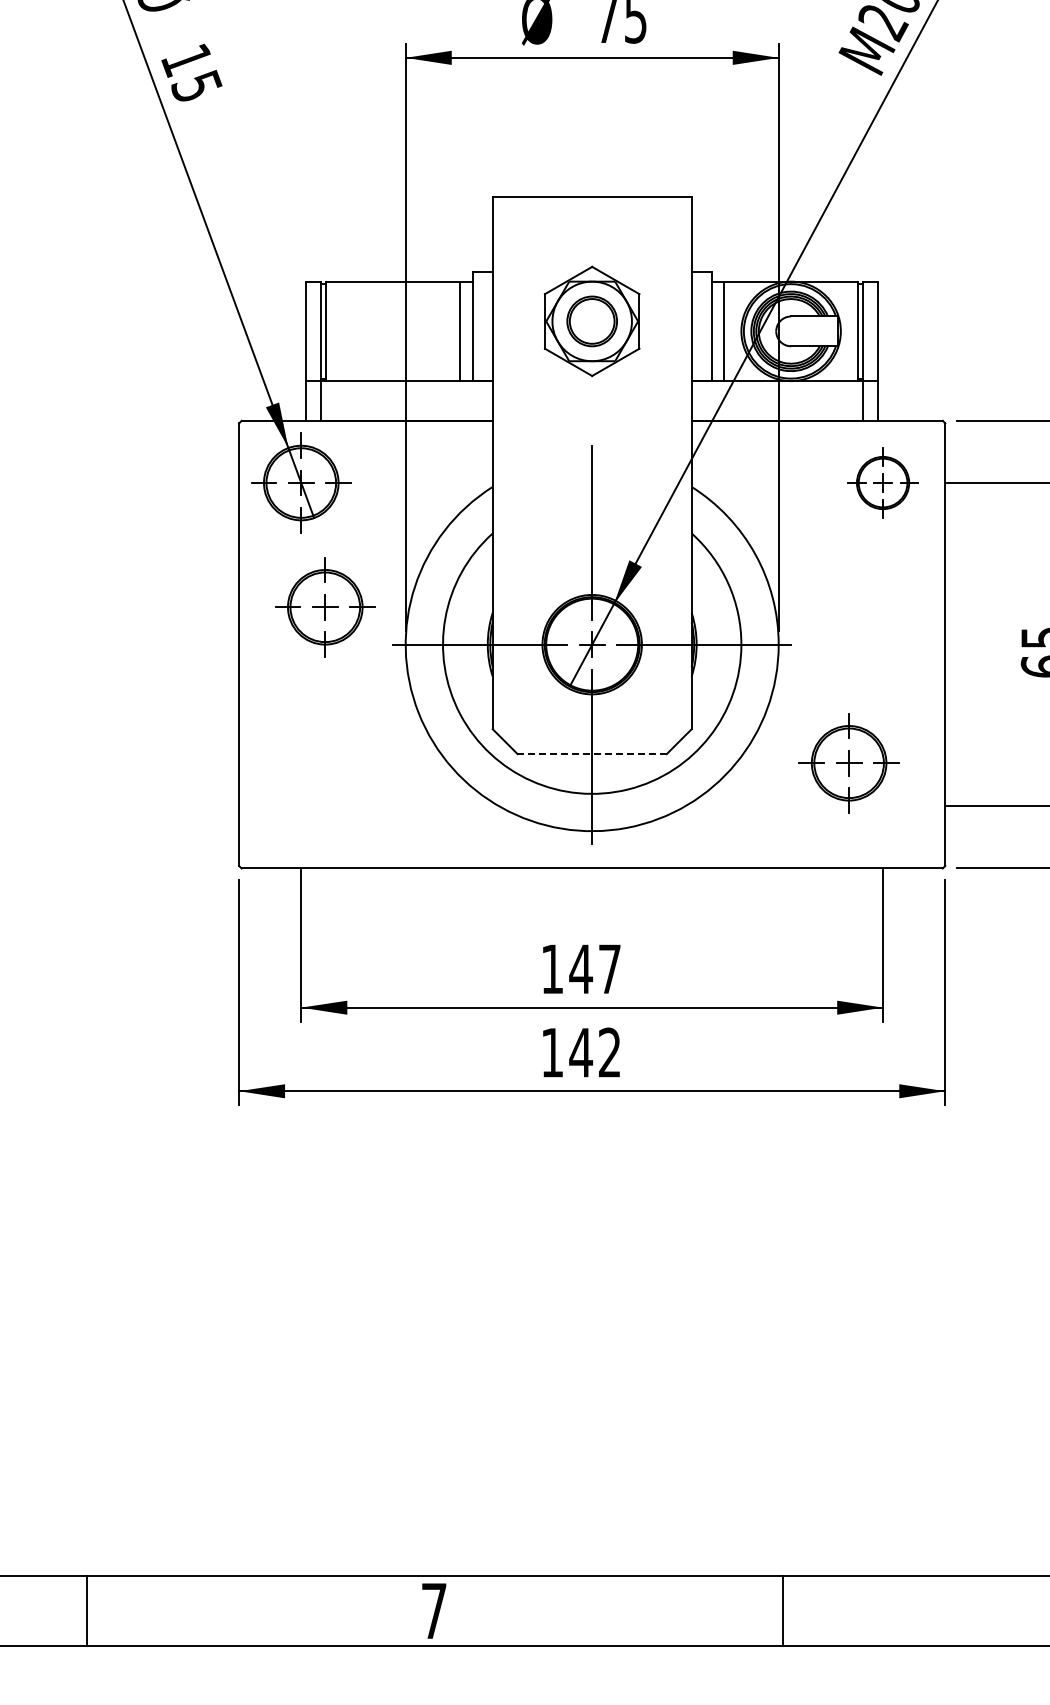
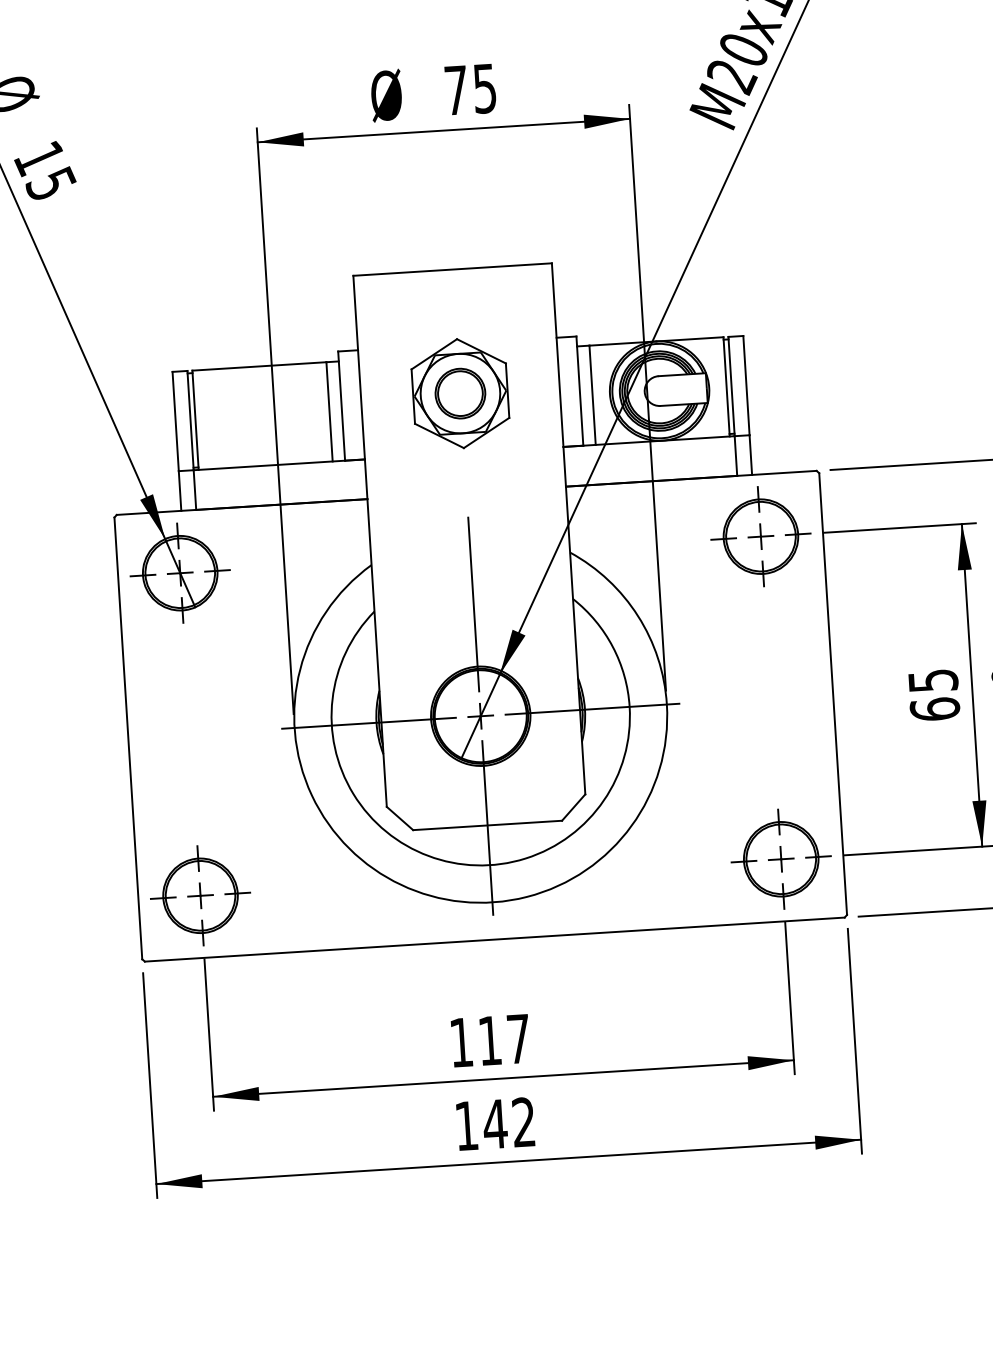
part: (882, 482) -> (760, 536), size x1.43
part: (325, 607) -> (200, 896), moved
line: (592, 754) -> (487, 825), dashed -> solid
part: (848, 763) -> (780, 859), moved
text: (581, 968) -> (490, 1040), 147 -> 117

